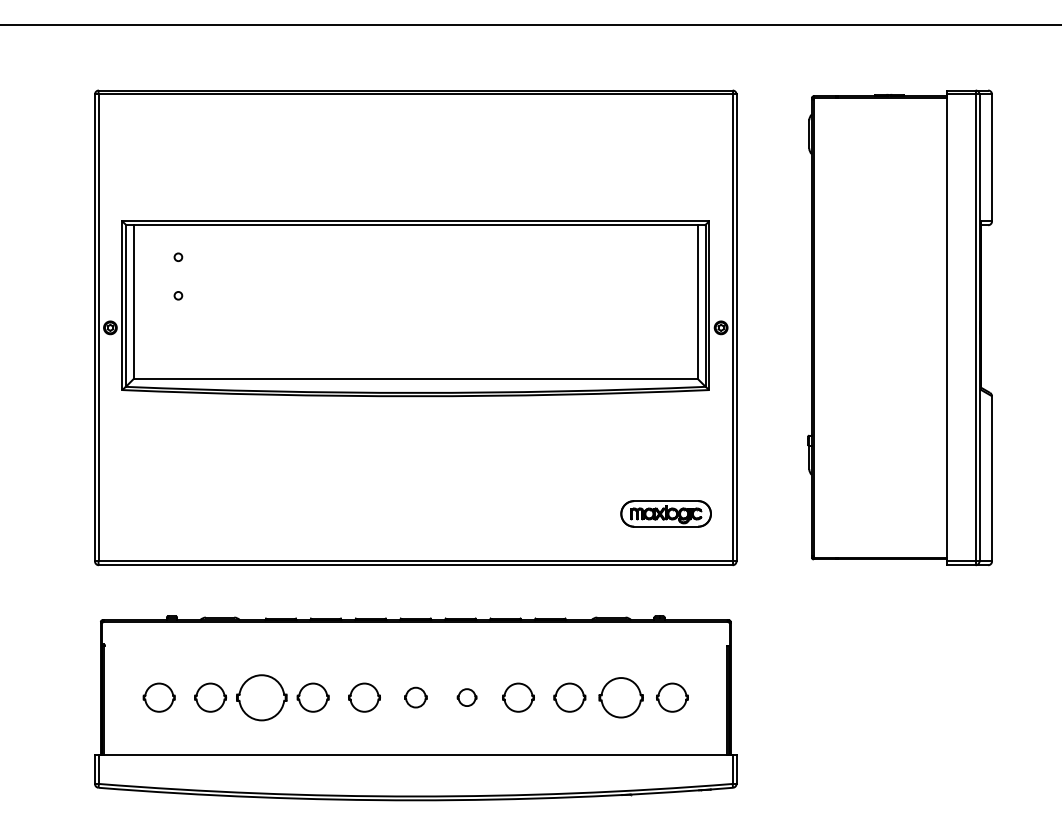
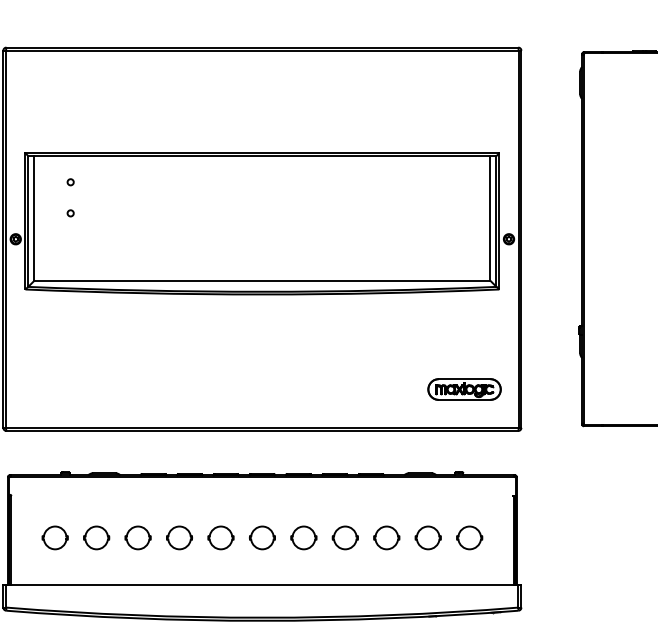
part: (261, 697) -> (137, 537), size x0.62
part: (415, 697) -> (262, 537), size x1.43
part: (466, 697) -> (303, 537), size x1.67
part: (620, 697) -> (427, 537), size x0.71

